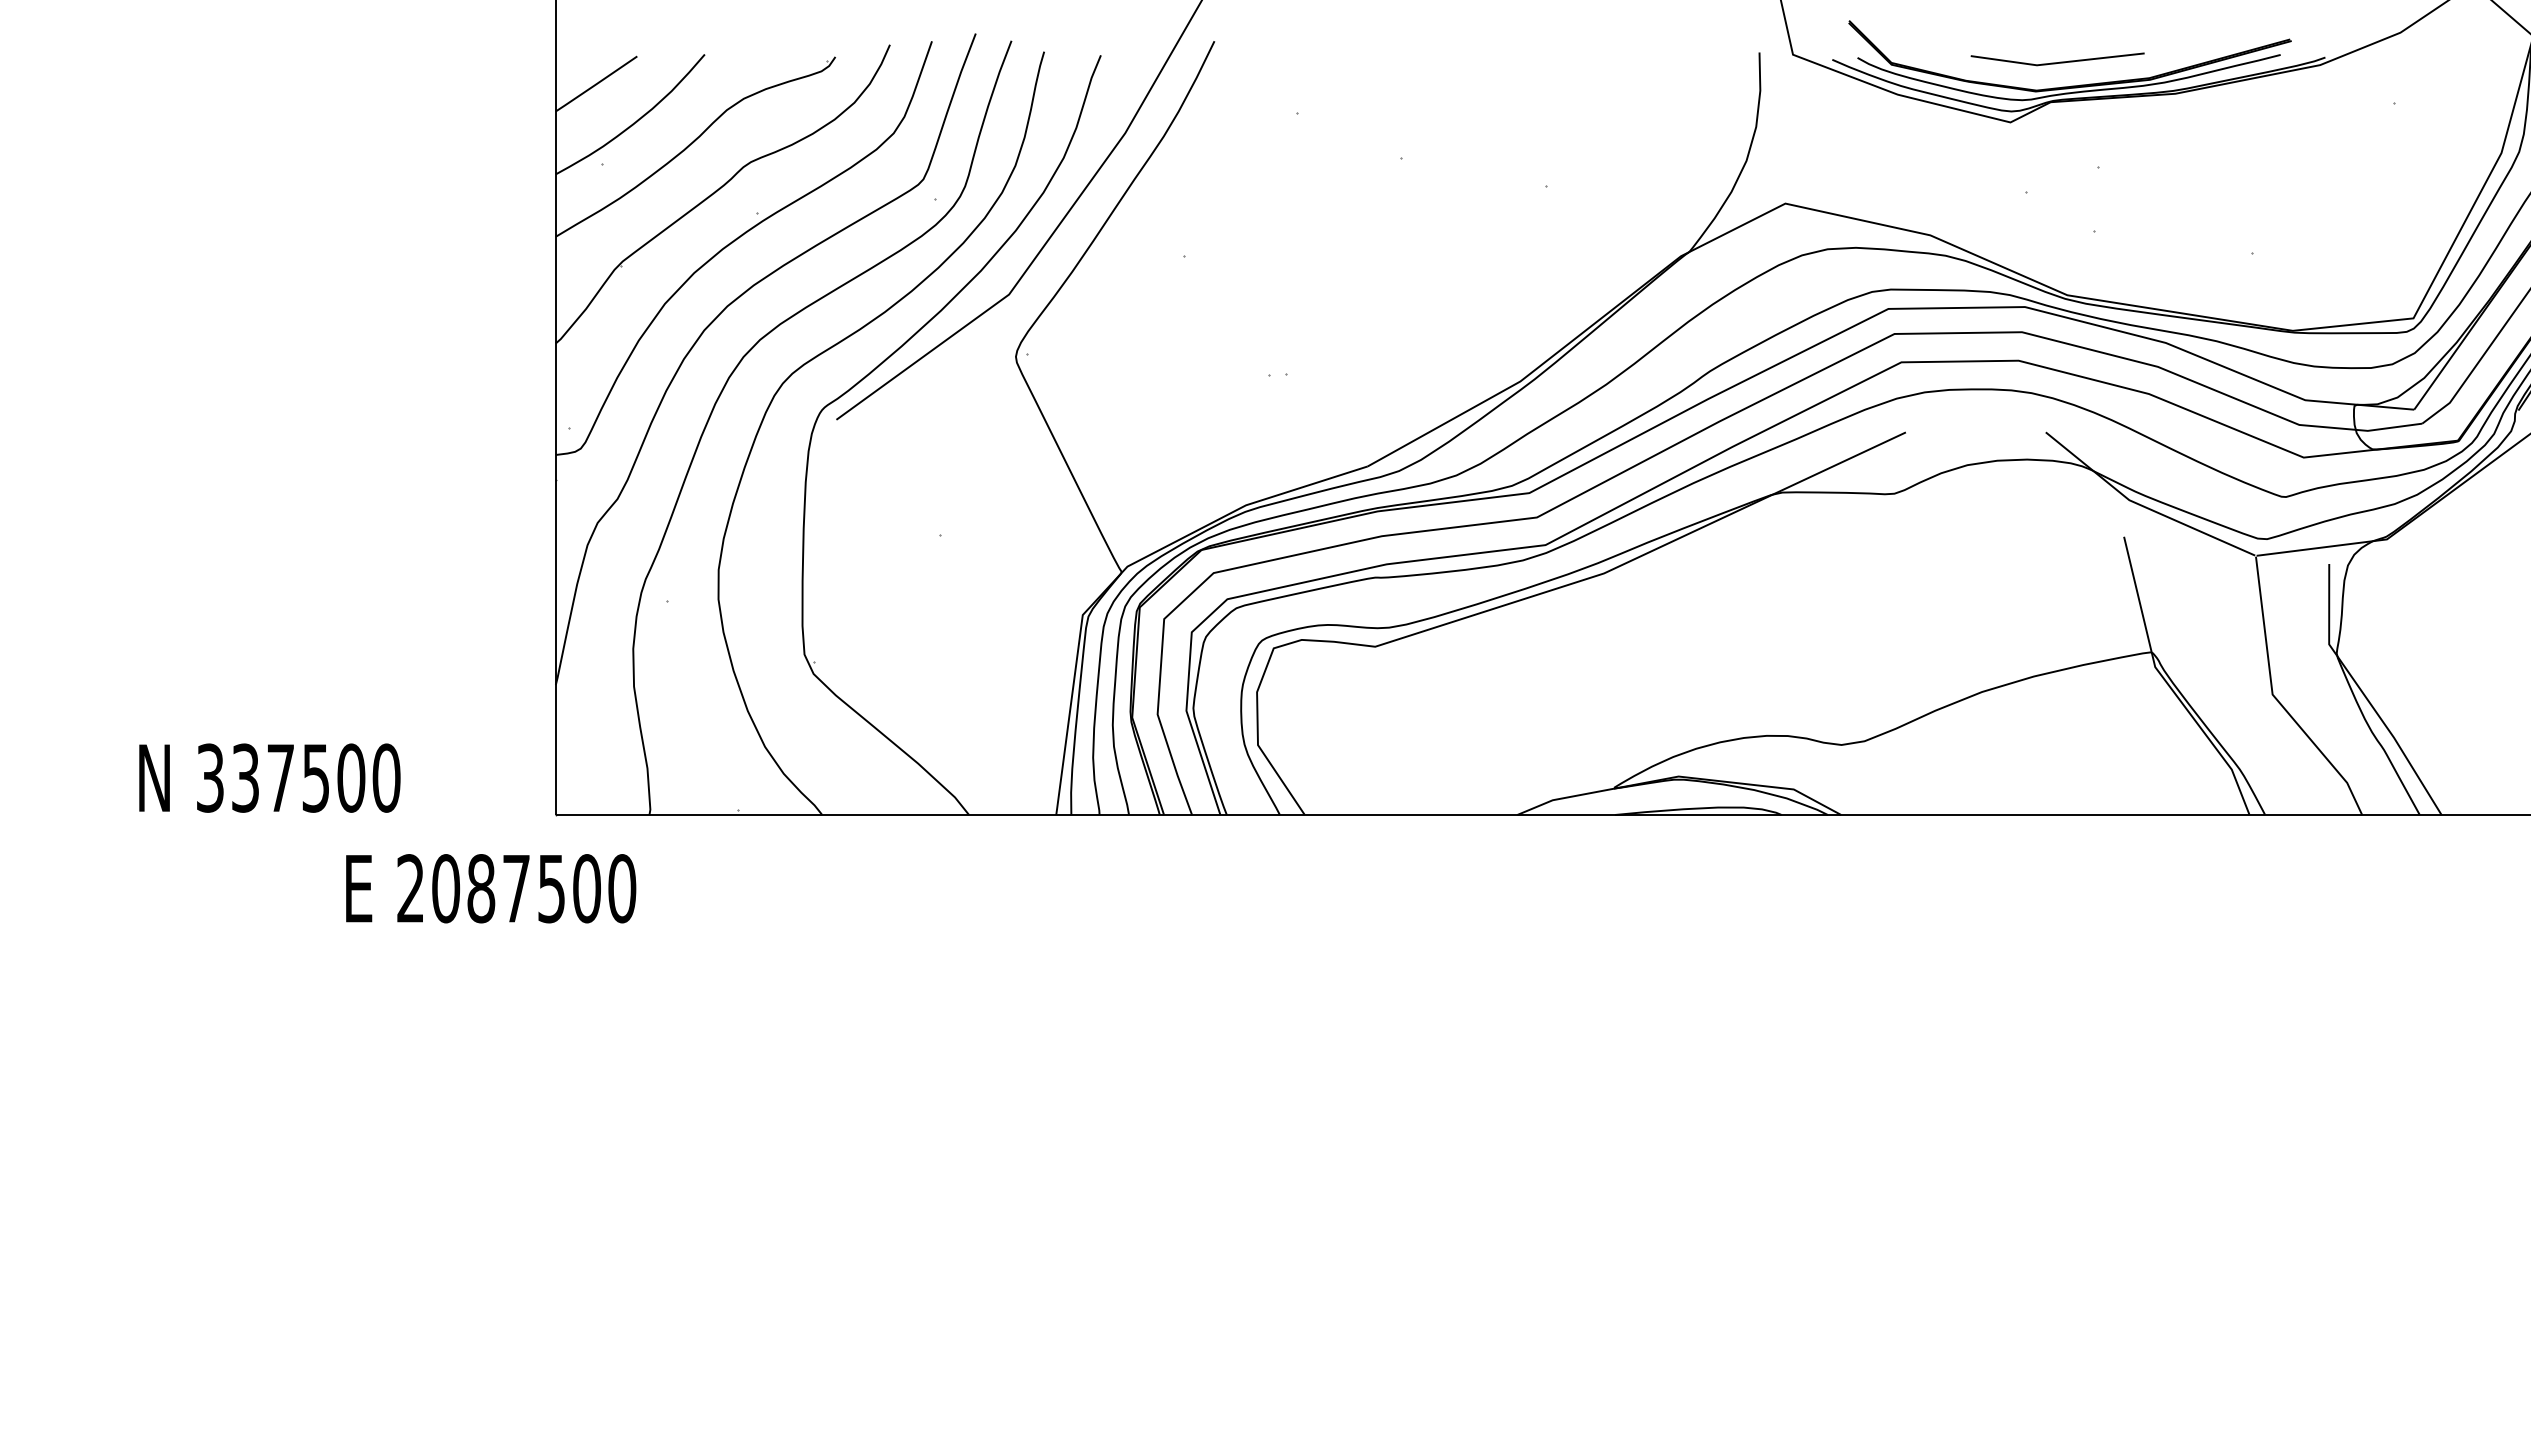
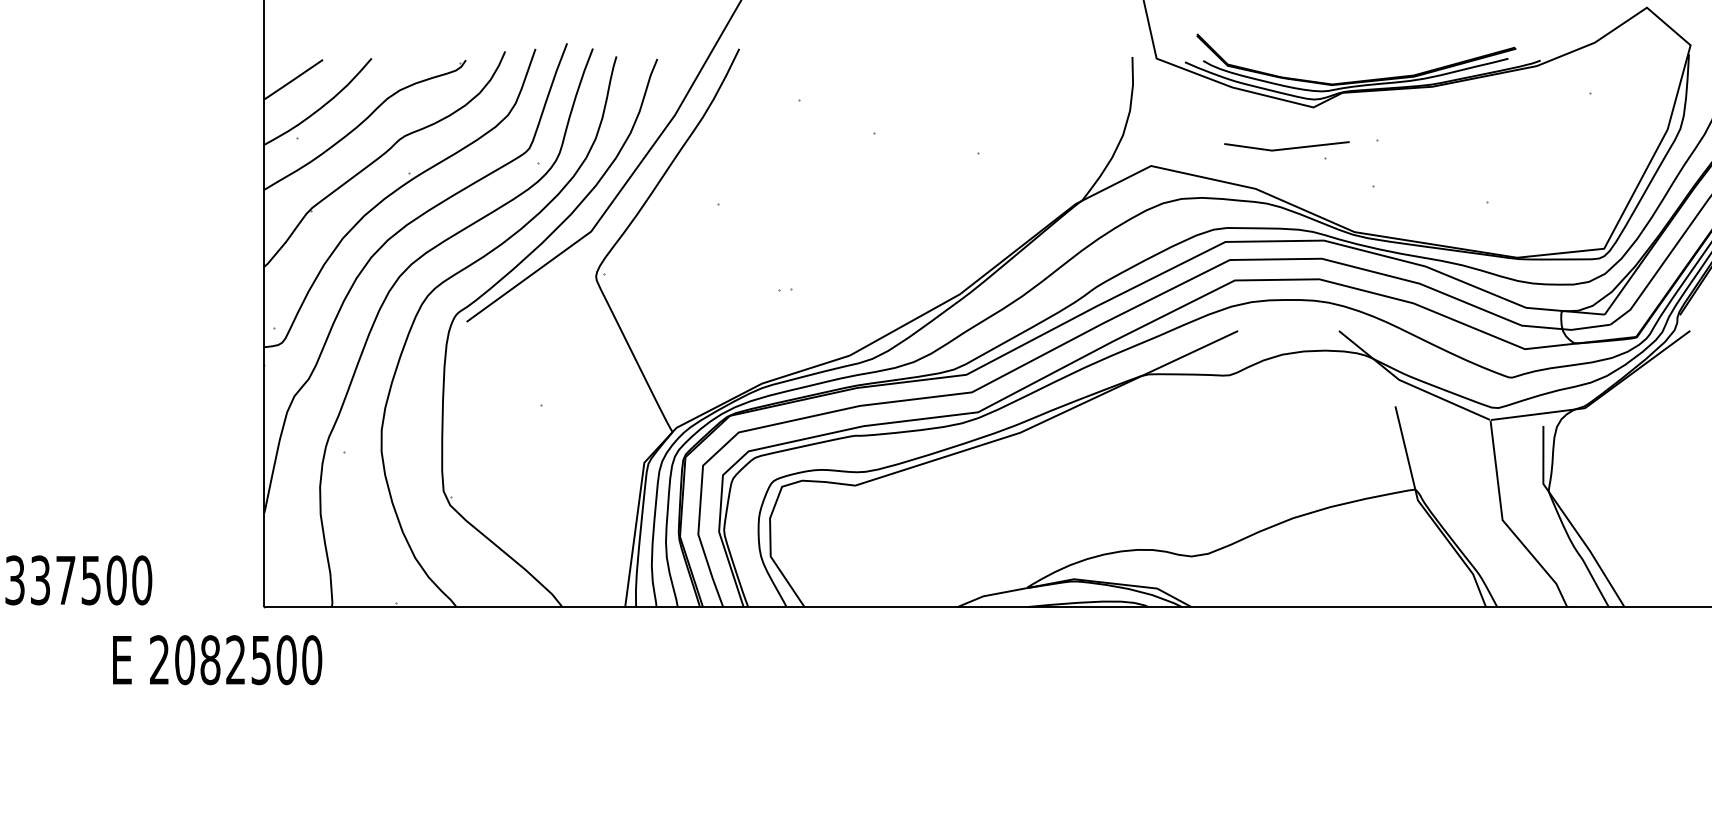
line: (2059, 61) -> (1288, 147), moved
text: (516, 888) -> (235, 660), 2087500 -> 2082500

